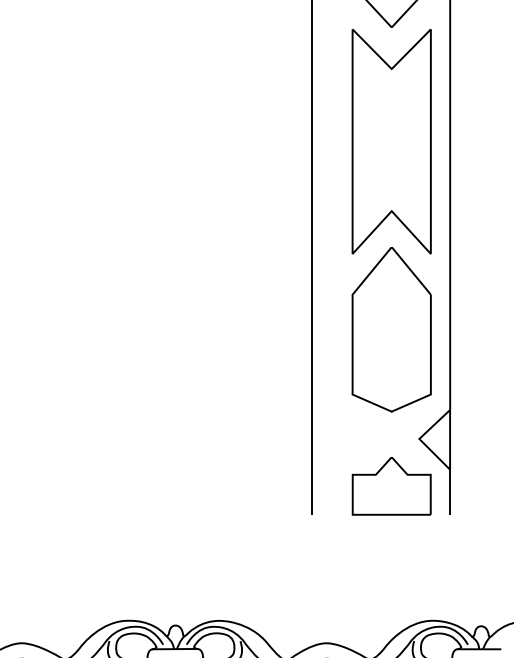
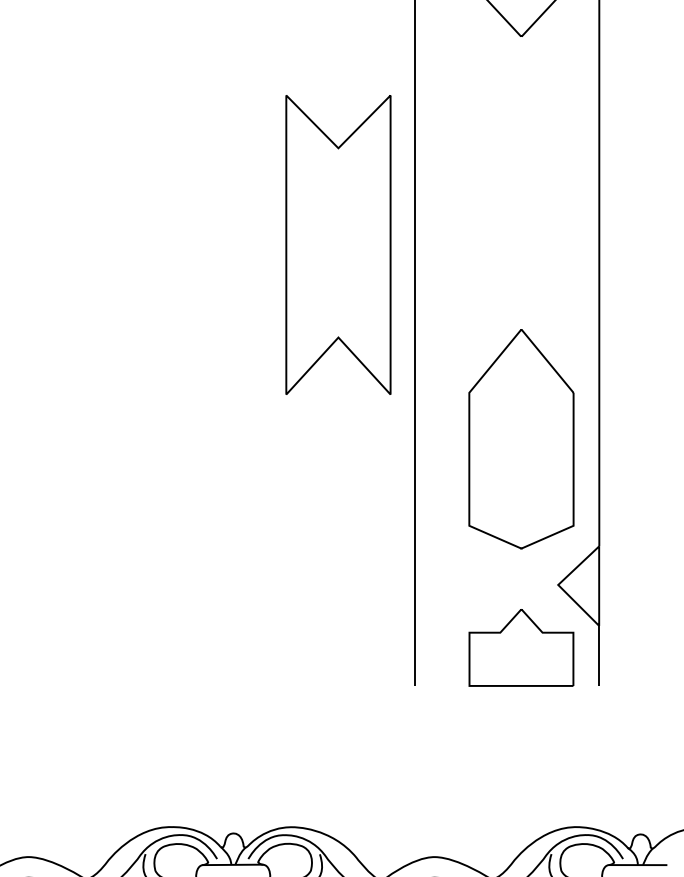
part: (391, 141) -> (338, 244), moved

